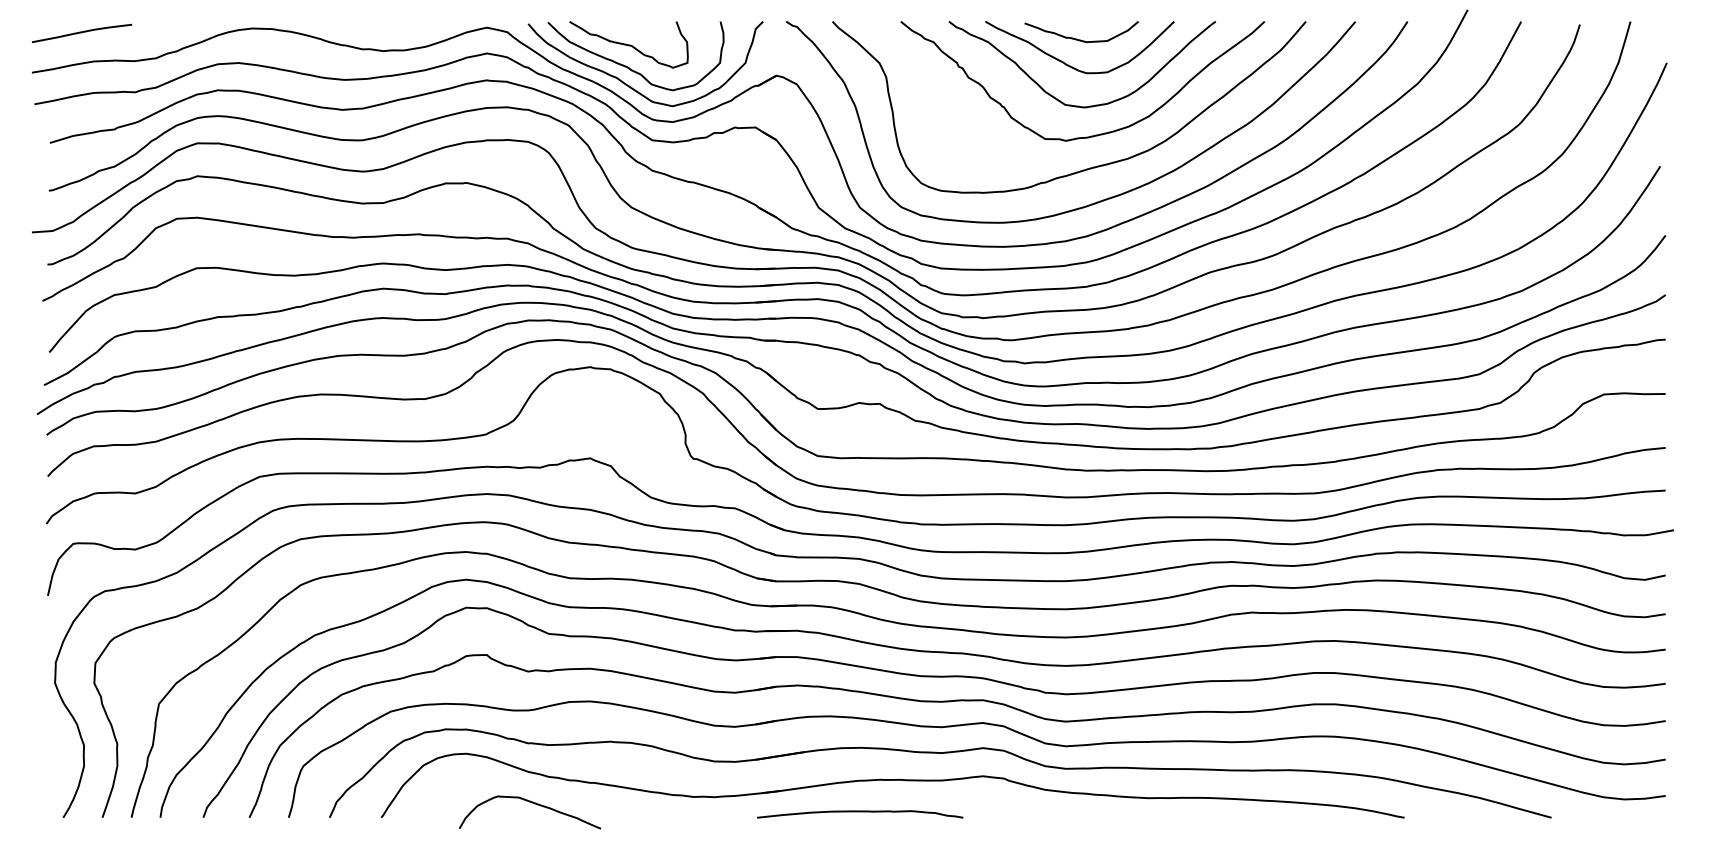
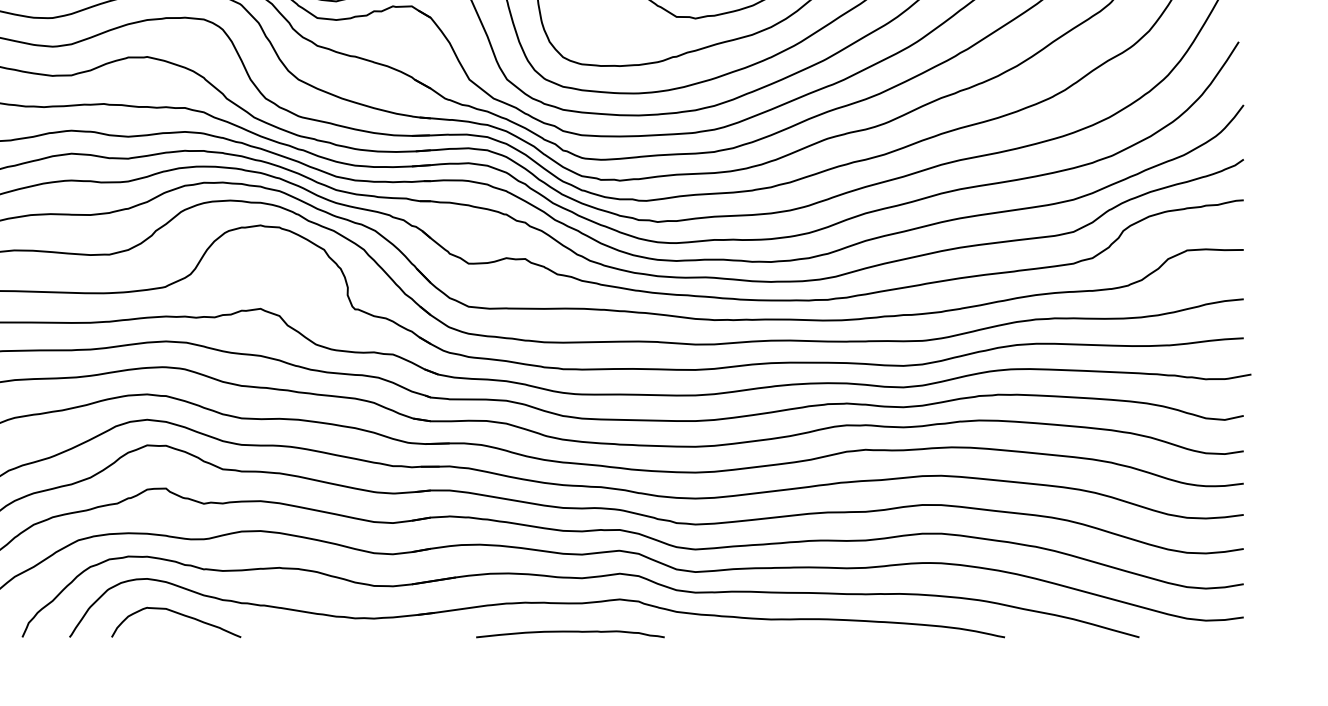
curve: (534, 804) -> (180, 615), moved
curve: (860, 812) -> (570, 632), moved

